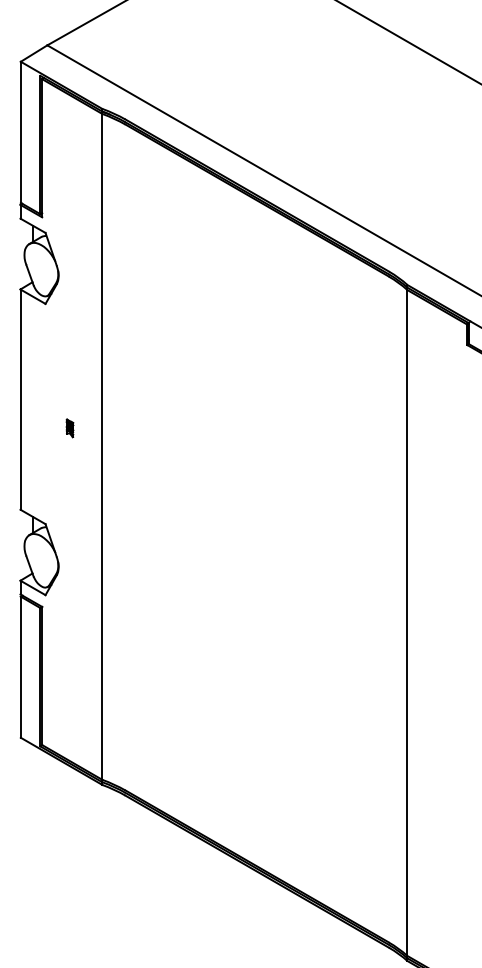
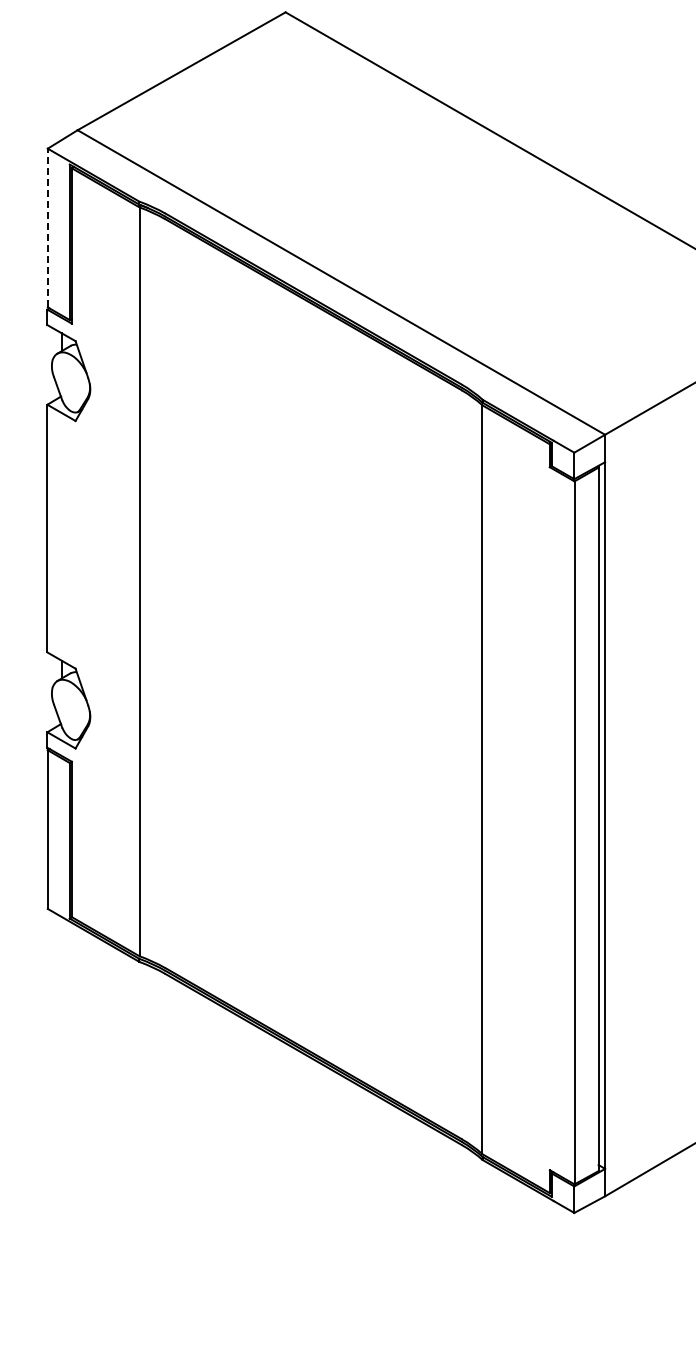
line: (20, 131) -> (47, 227), solid -> dashed
part: (69, 427) -> (102, 560), removed

